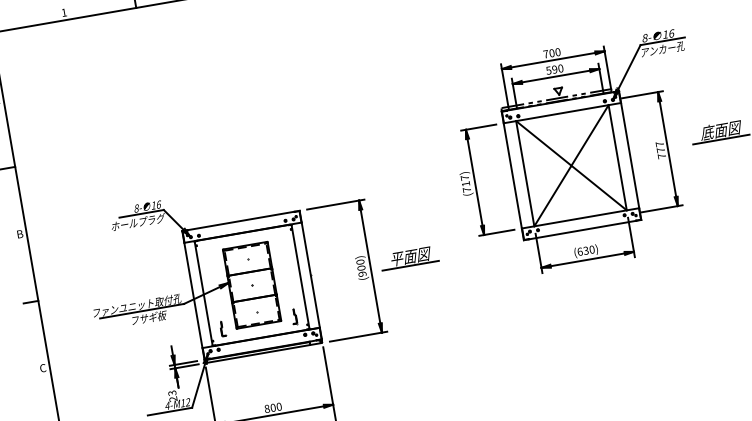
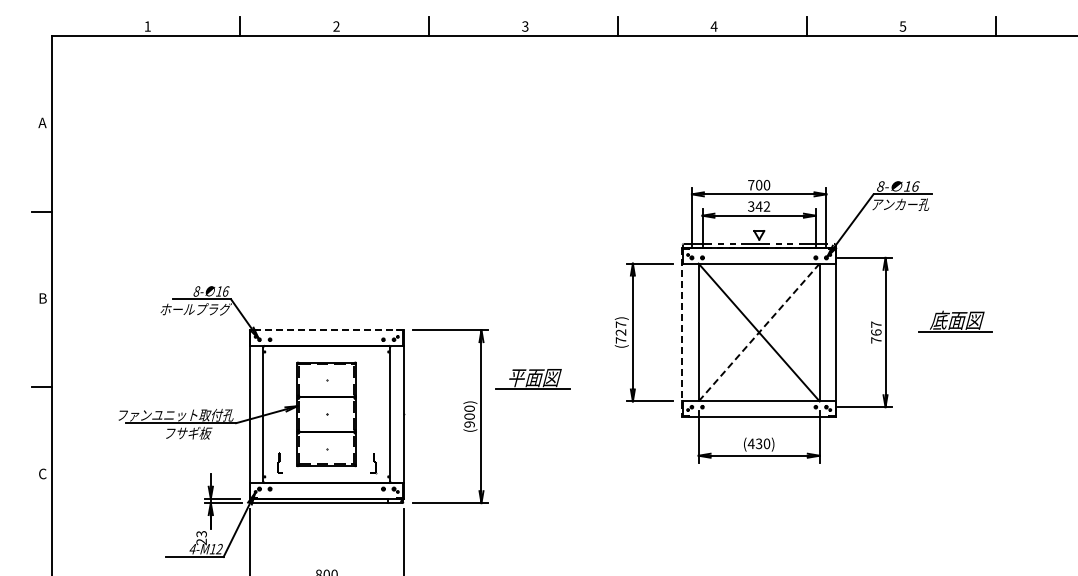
text: (555, 69) -> (759, 206), 590 -> 342
text: (661, 150) -> (876, 332), 777 -> 767
line: (571, 165) -> (759, 332), solid -> dashed
line: (513, 176) -> (682, 333), solid -> dashed
text: (465, 184) -> (620, 332), (717) -> (727)
line: (240, 221) -> (326, 330), solid -> dashed
text: (579, 251) -> (750, 443), (630) -> (430)
part: (409, 258) -> (532, 379), moved

